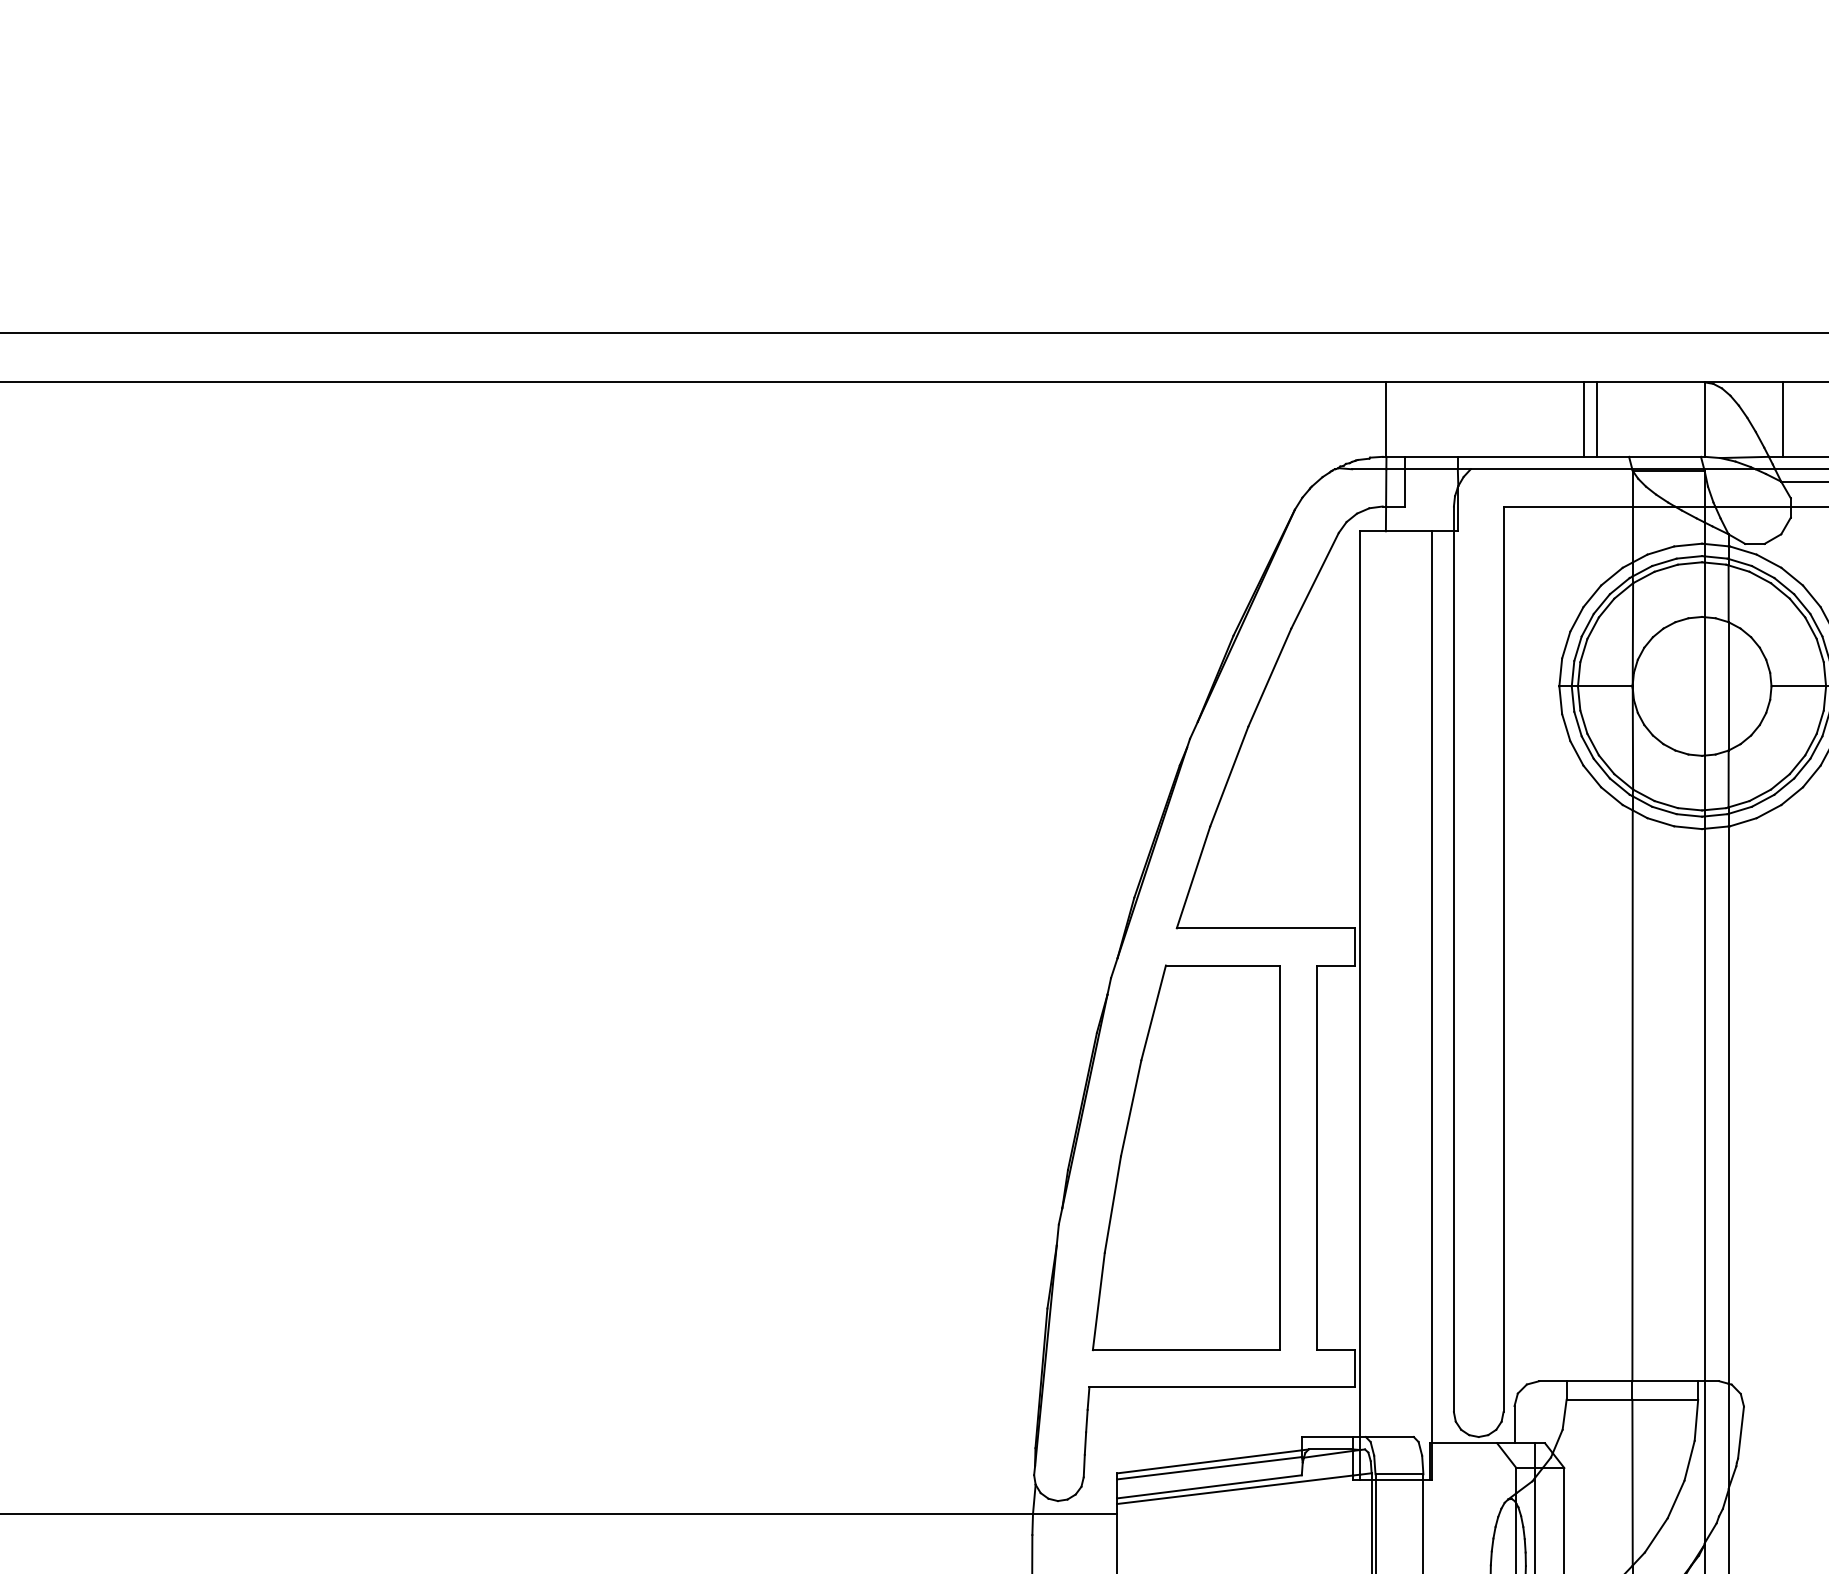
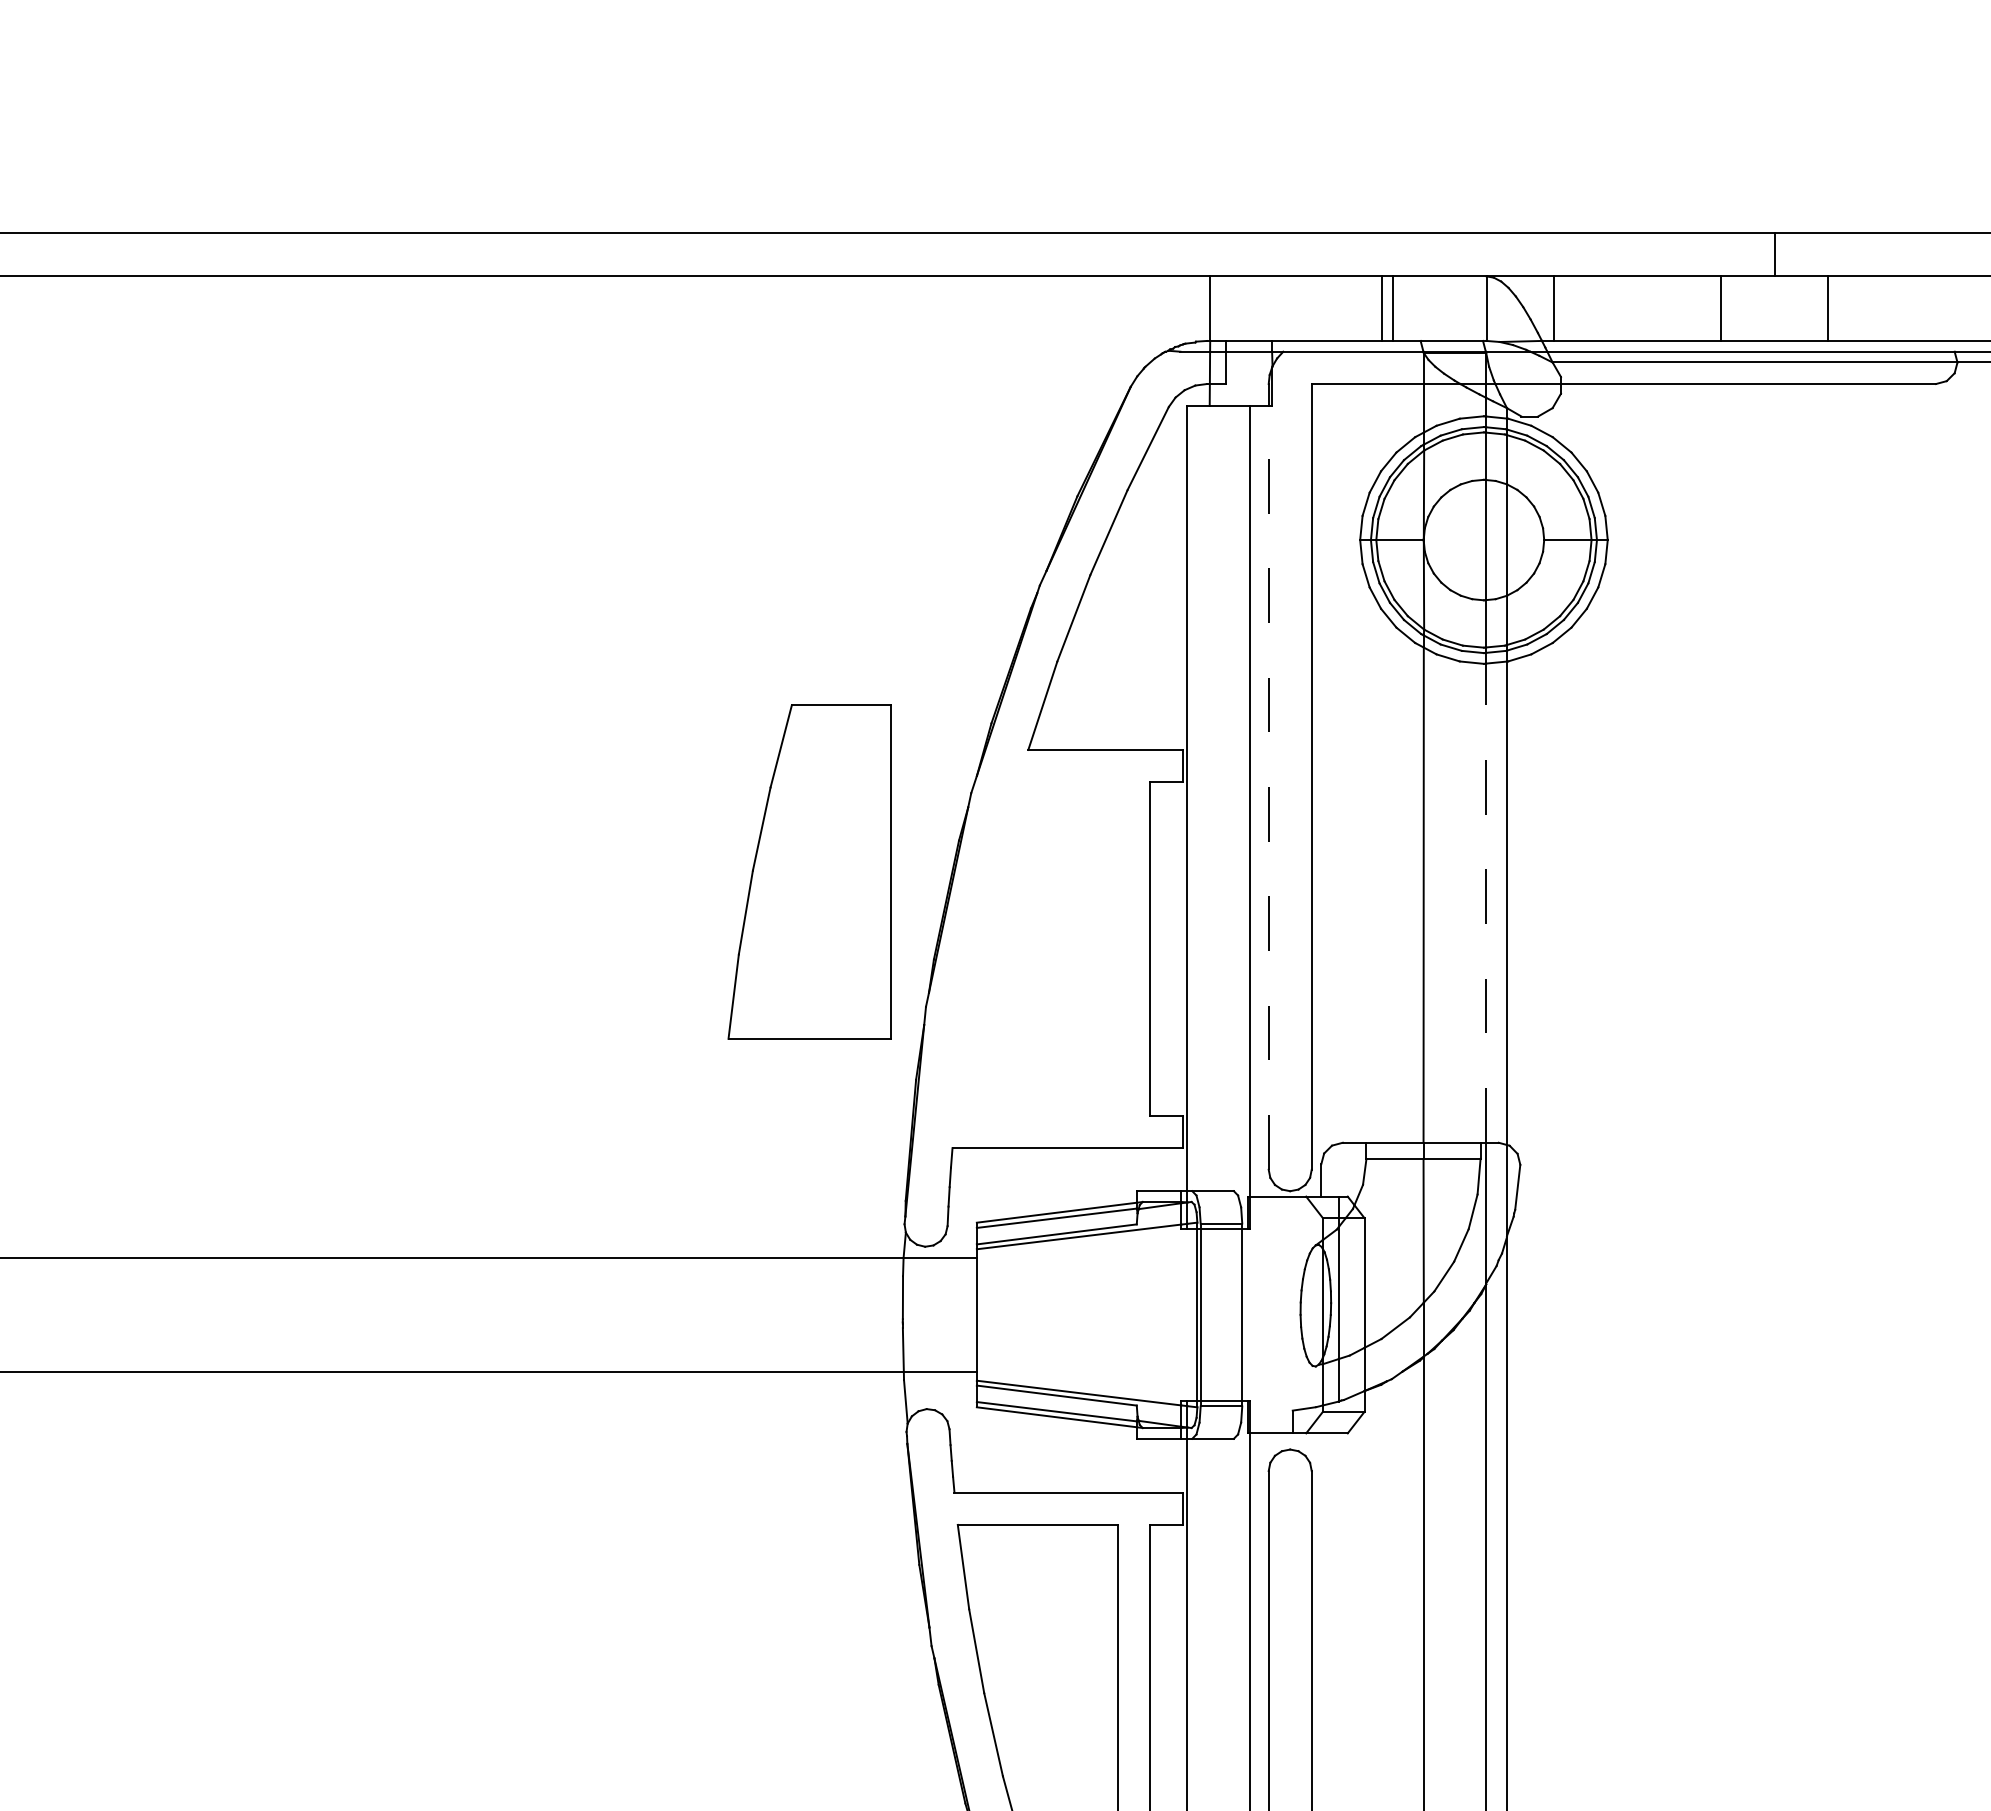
line: (1453, 971) -> (1268, 787), solid -> dashed
line: (1704, 1105) -> (1486, 903), solid -> dashed
part: (1186, 1157) -> (809, 871), moved

